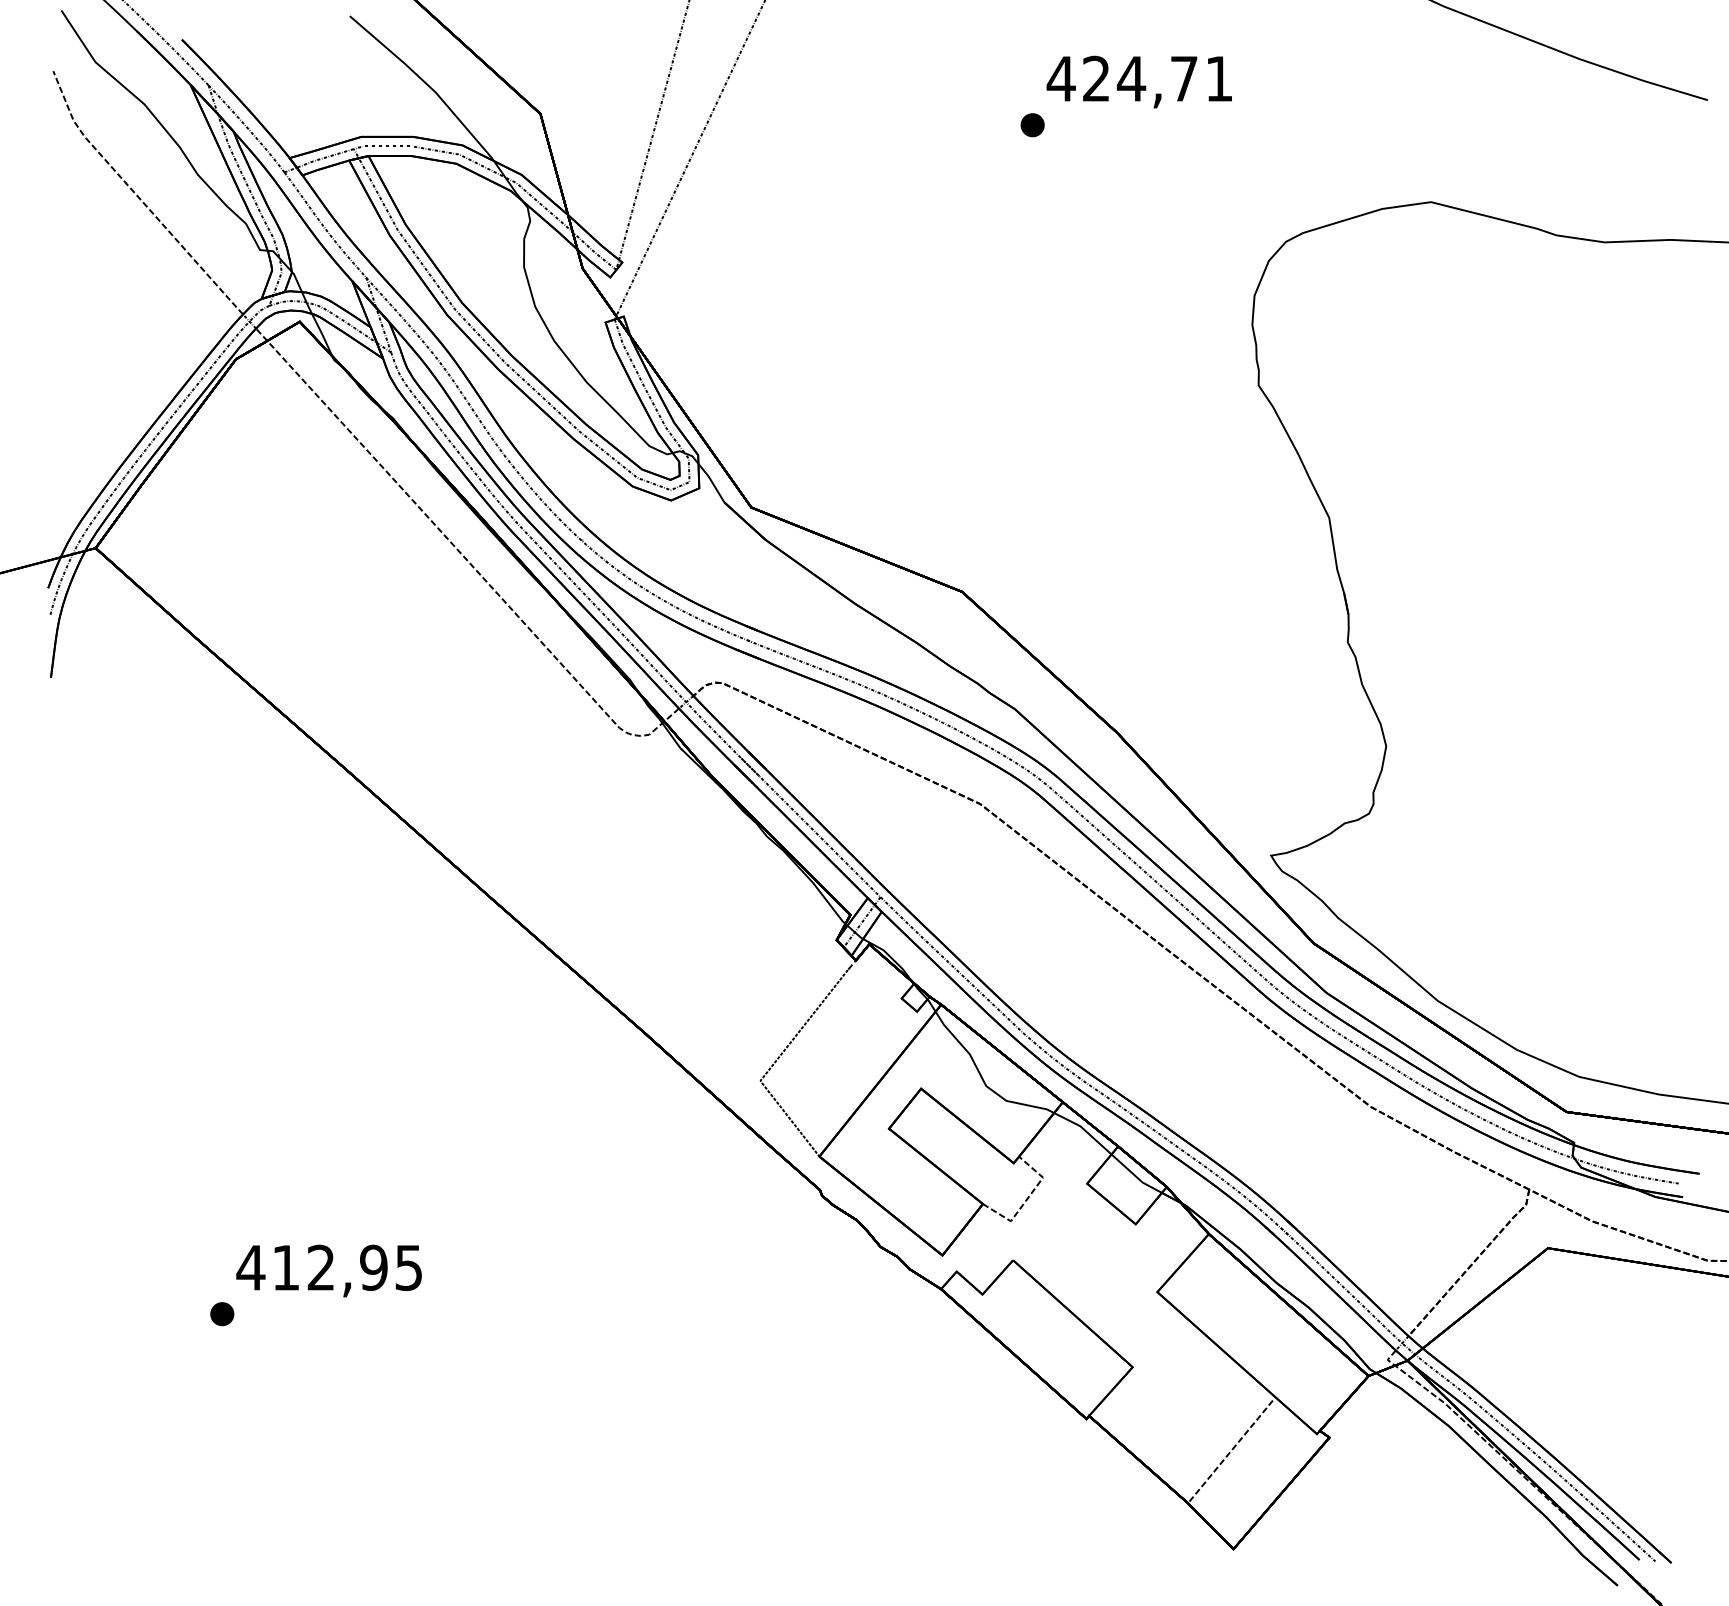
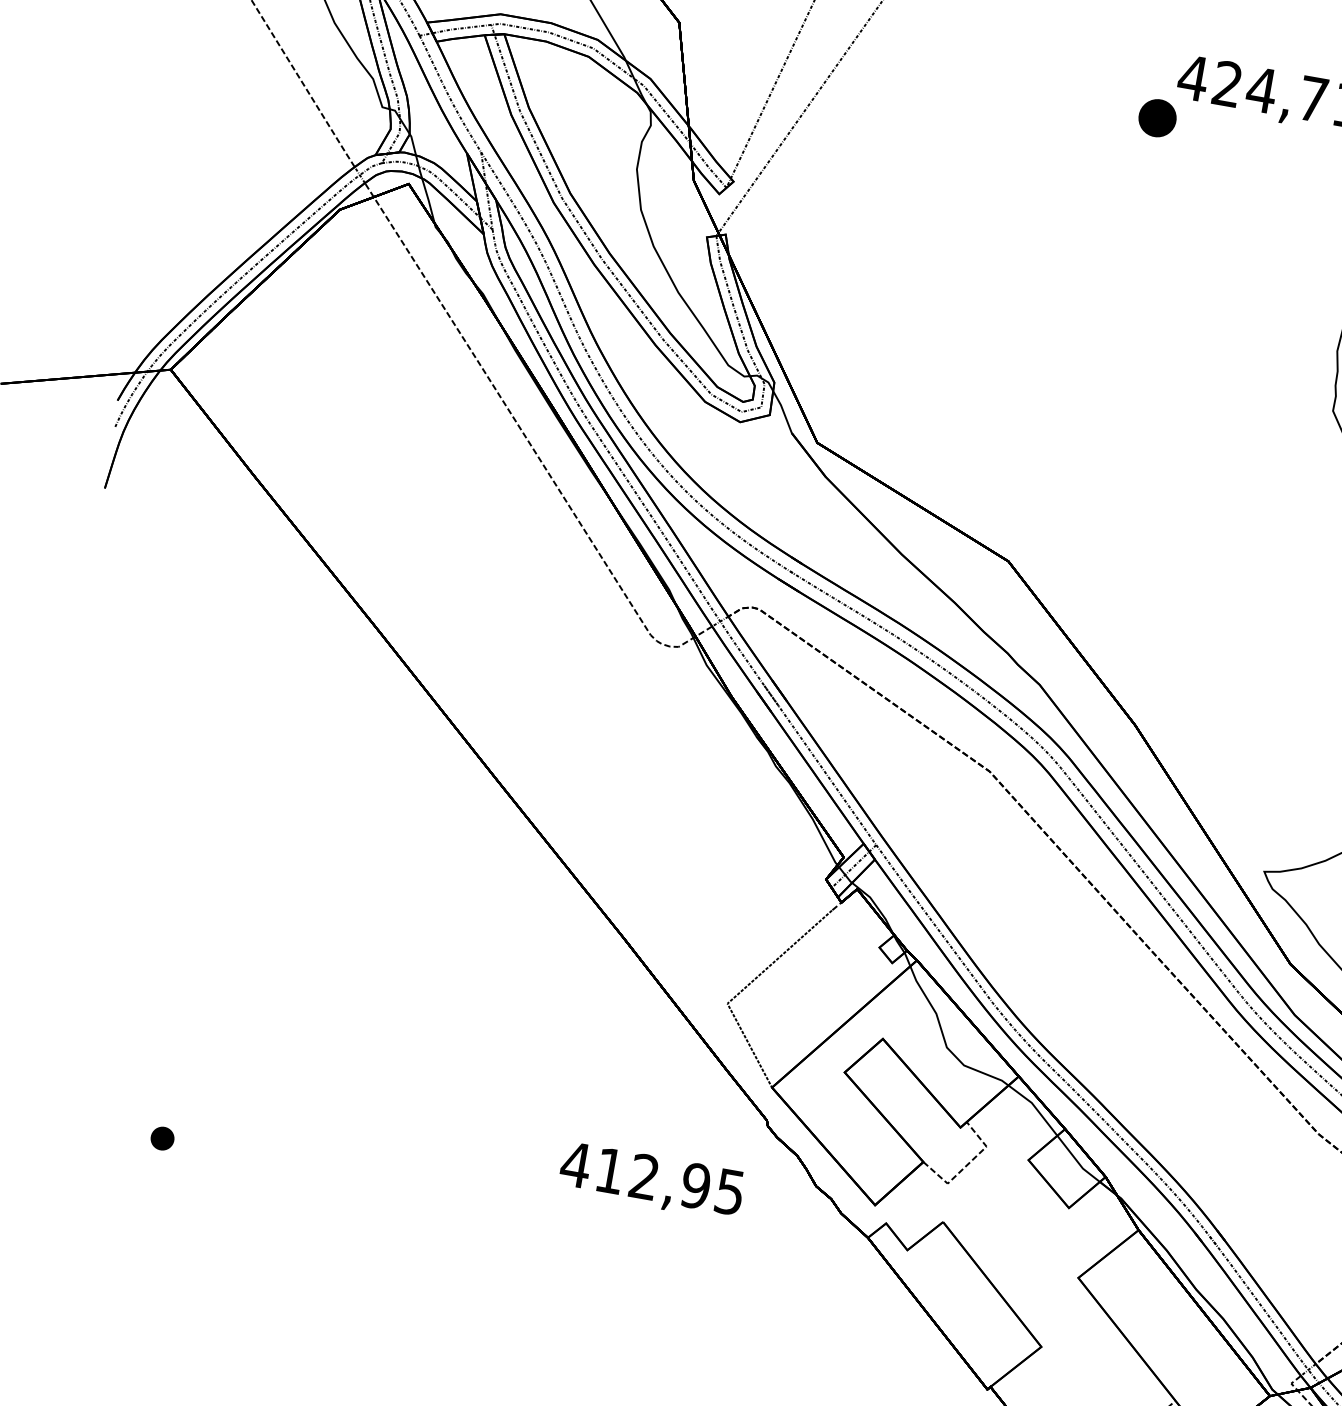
part: (1032, 125) -> (1157, 118), size x1.6
text: (328, 1270) -> (651, 1180), moved

